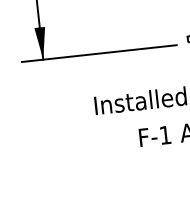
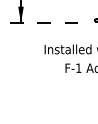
line: (98, 54) -> (49, 23), solid -> dashed

